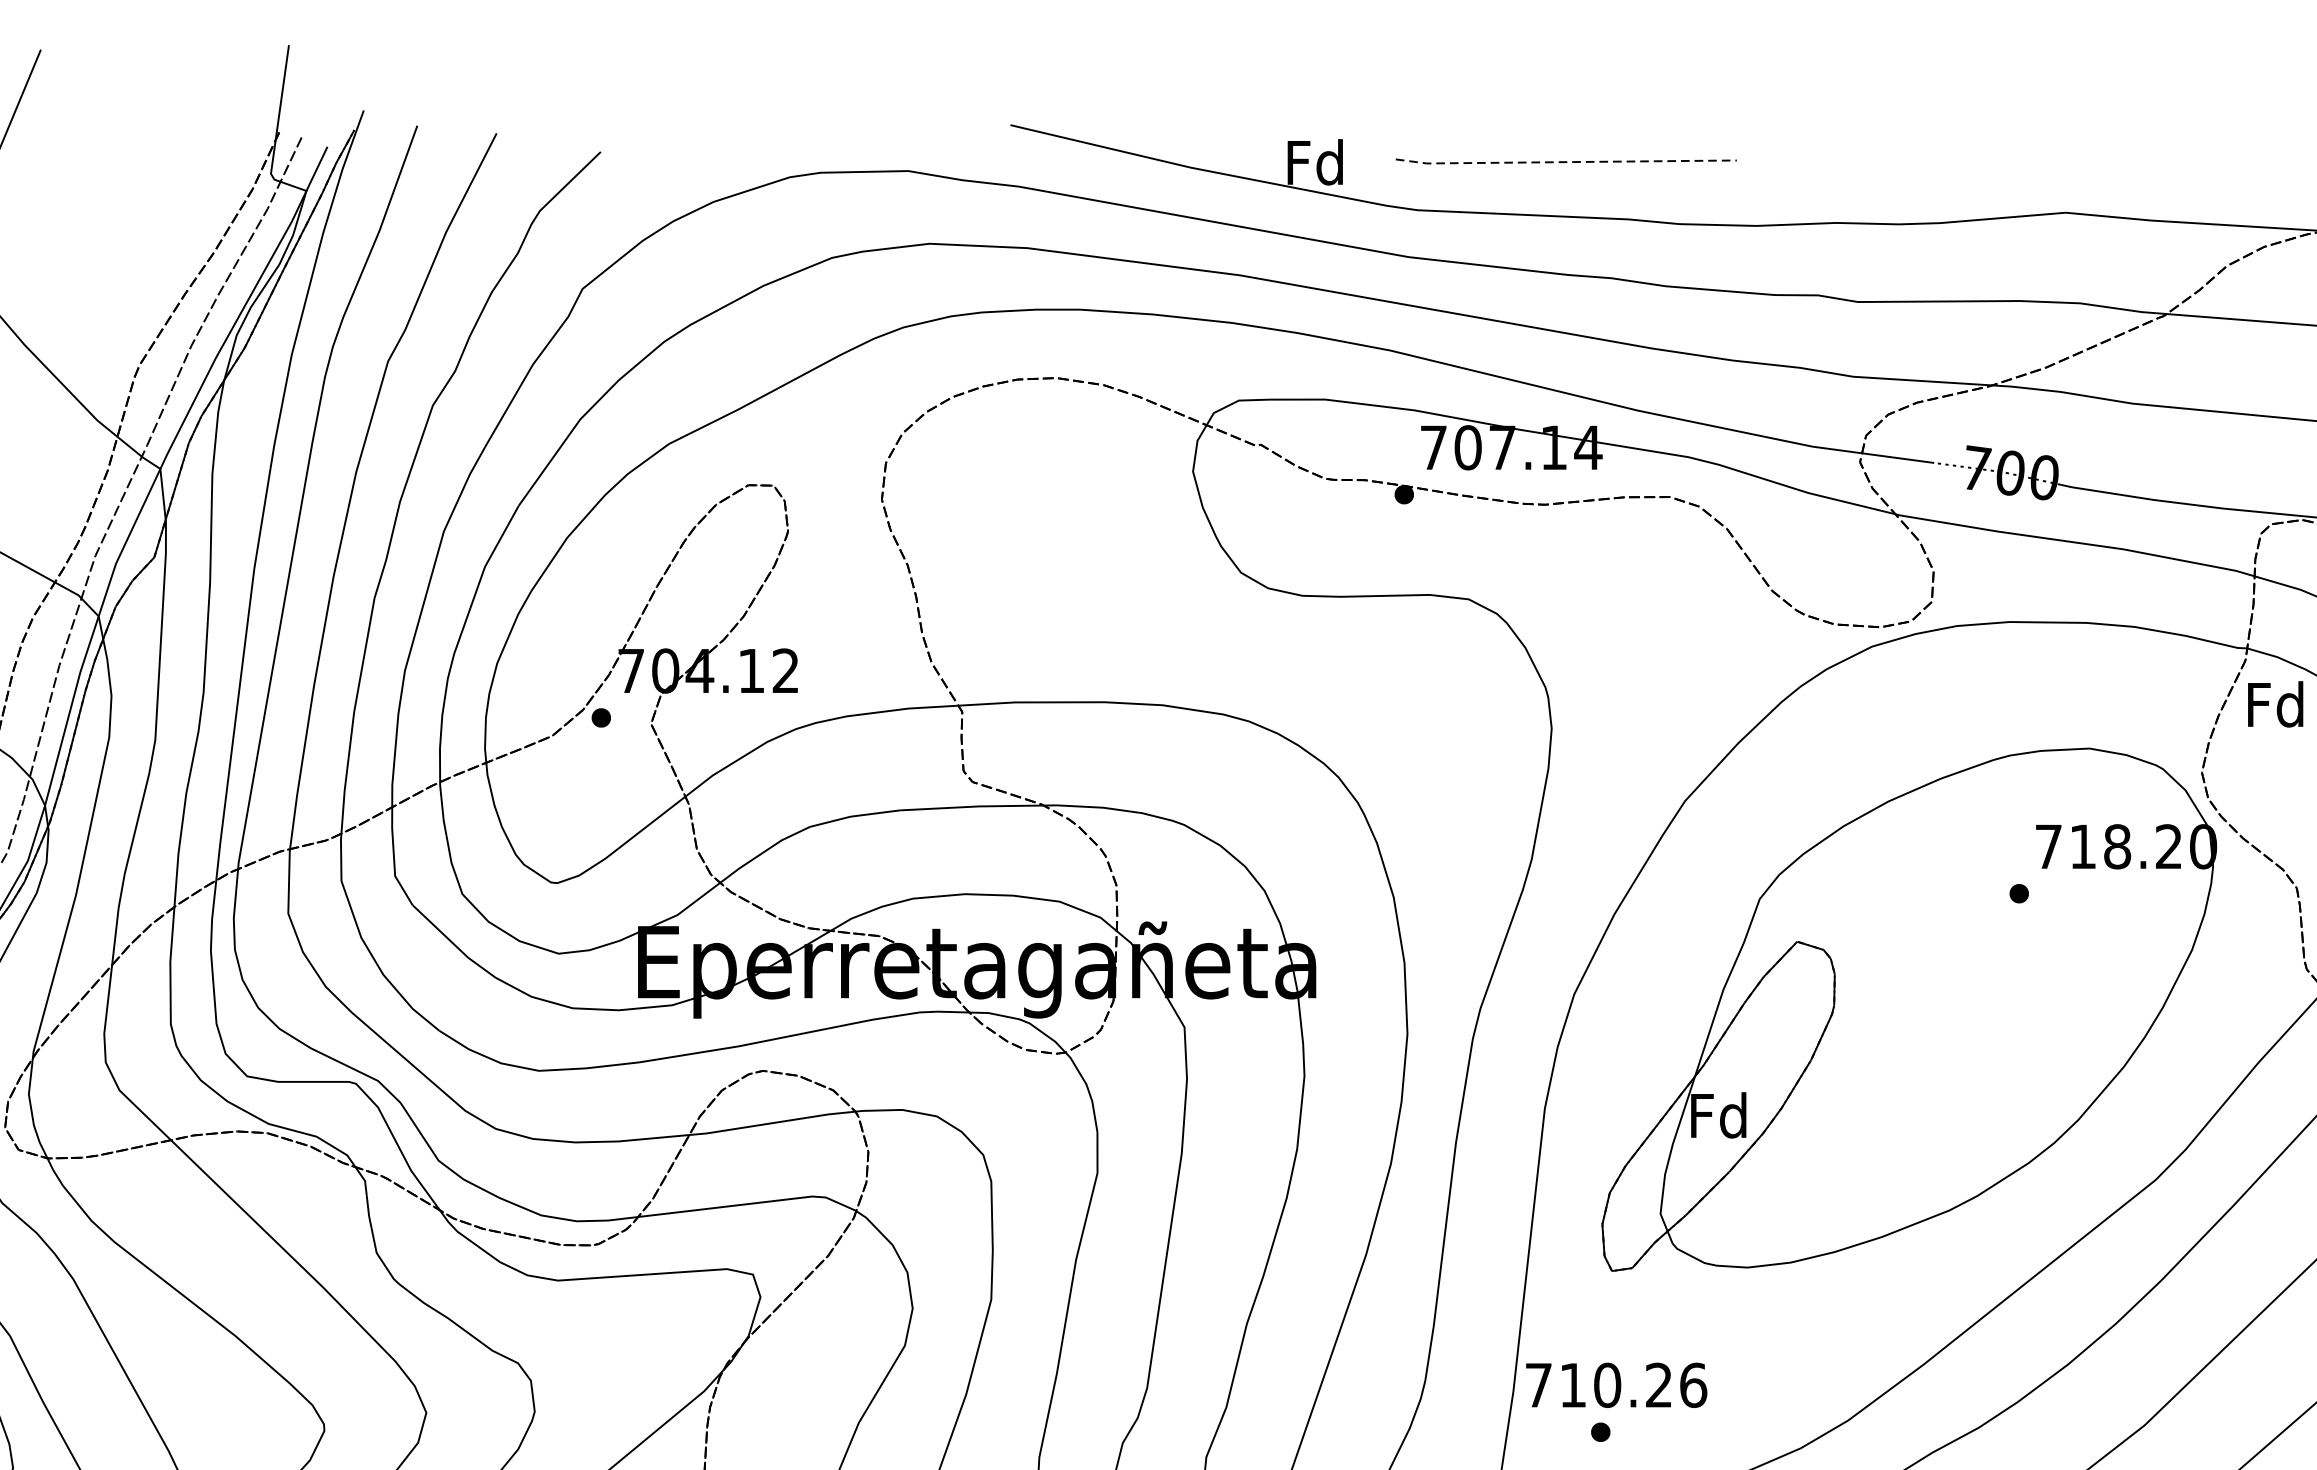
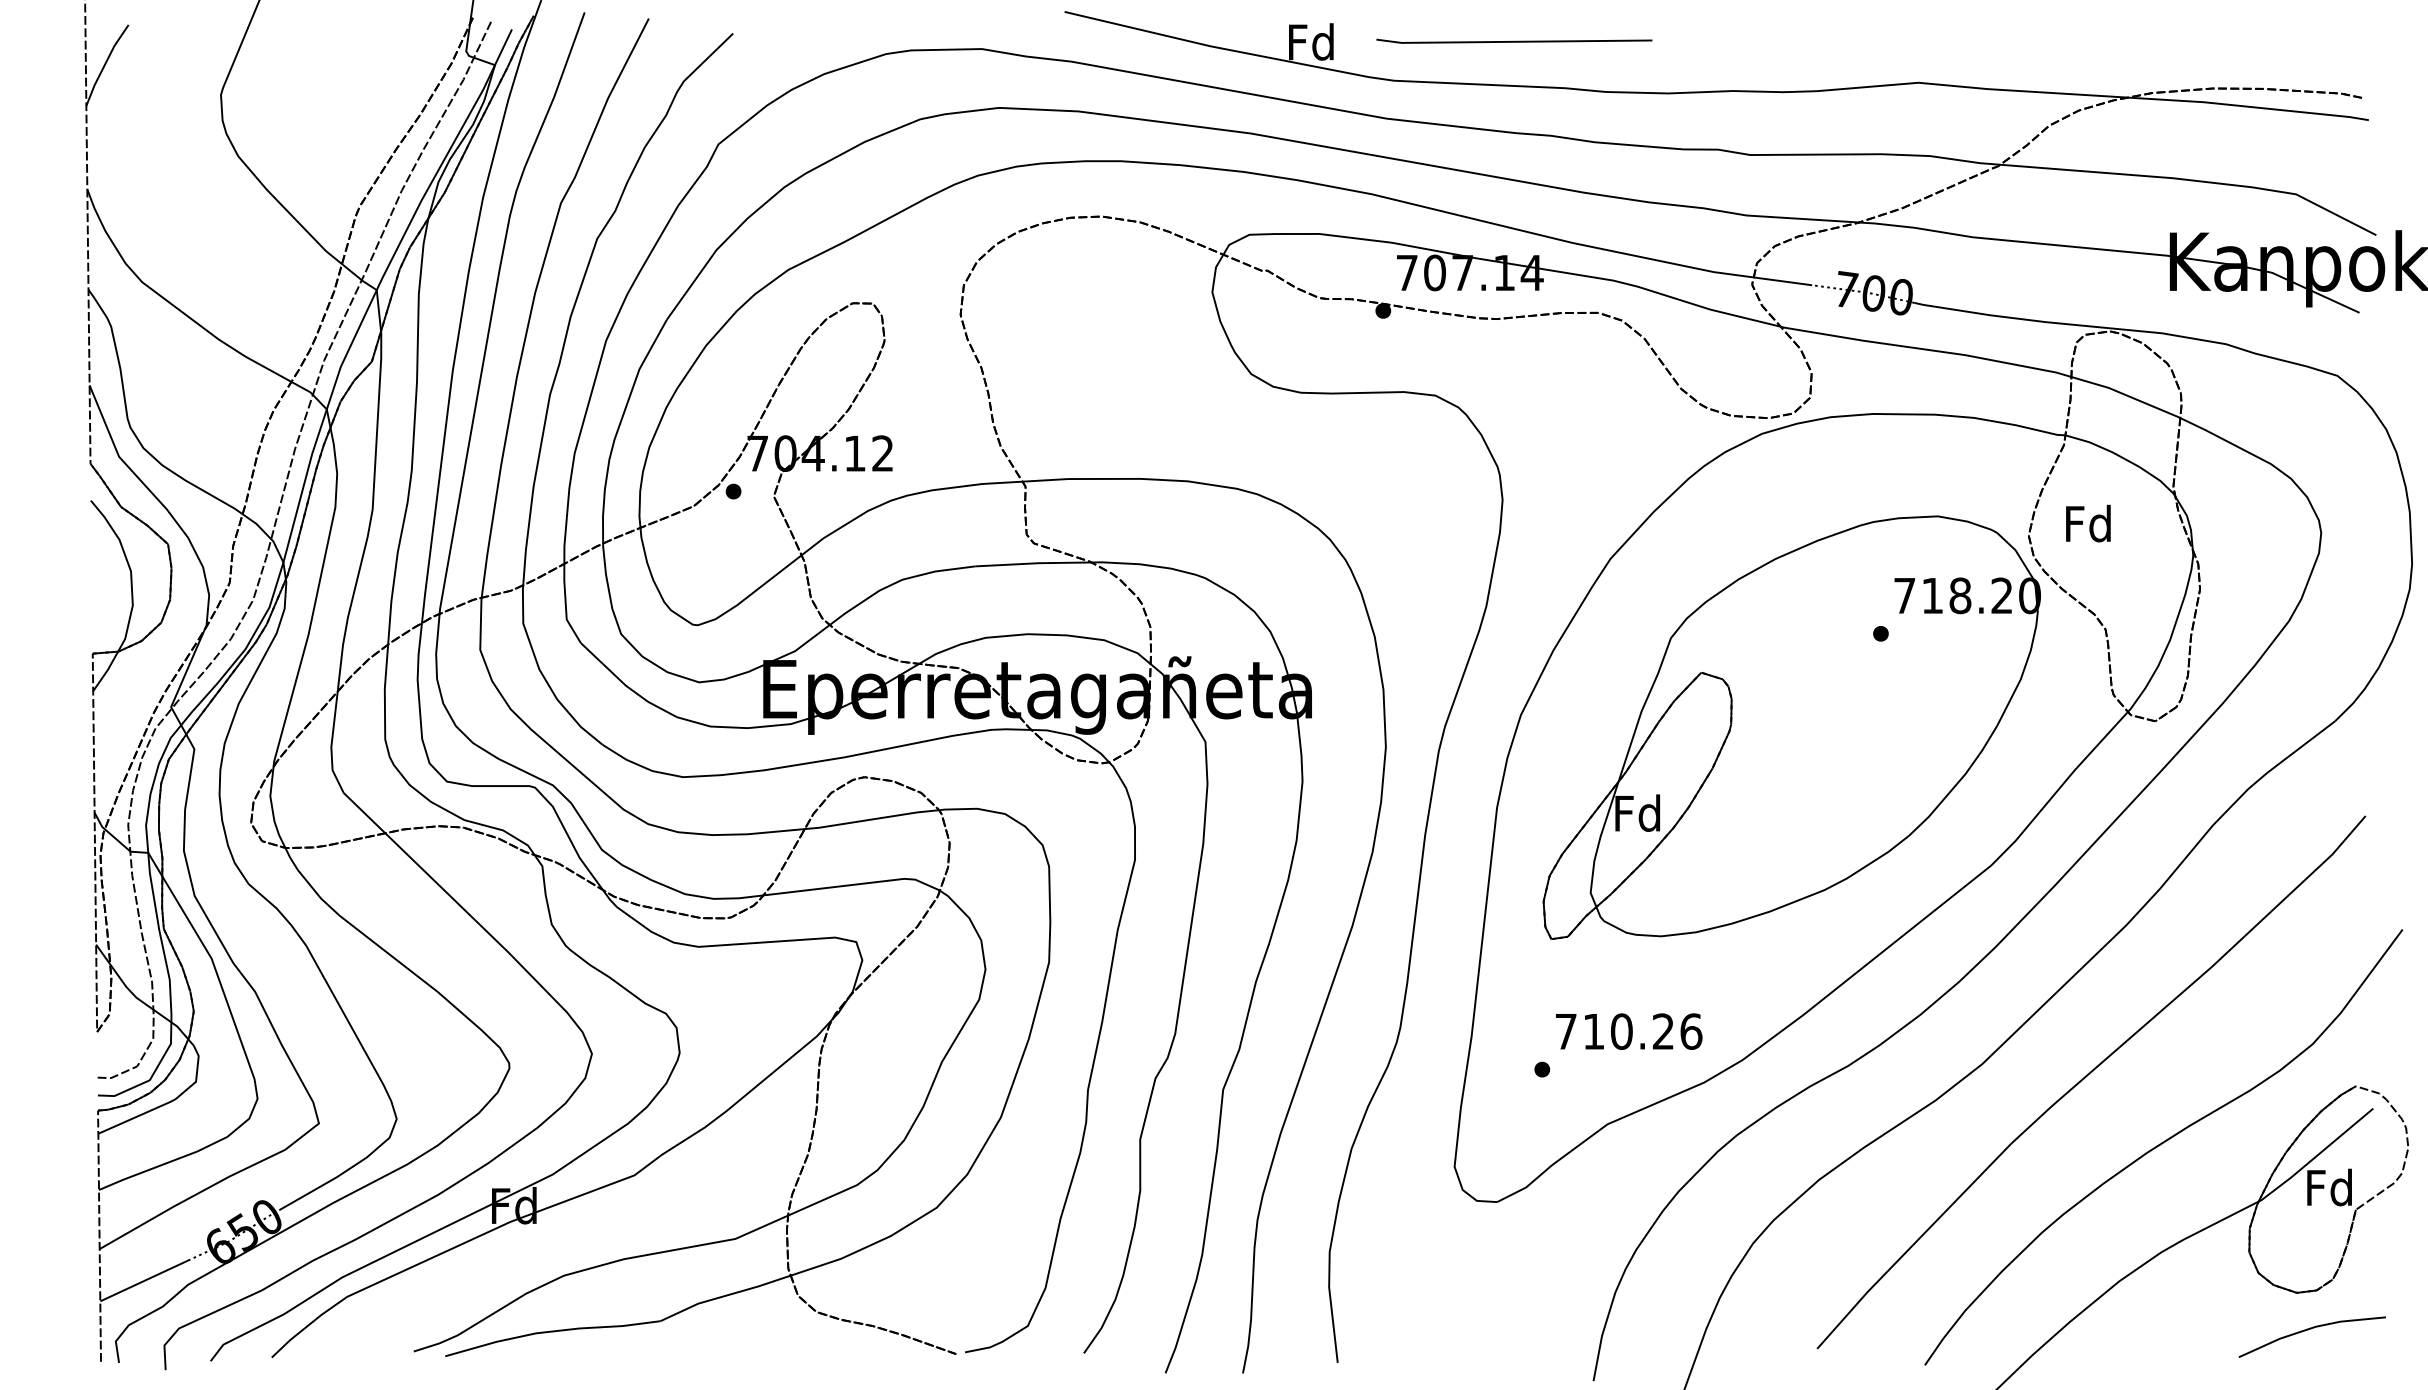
line: (1565, 161) -> (1513, 41), dashed -> solid
text: (2275, 704) -> (2088, 523), moved
text: (1617, 1385) -> (1629, 1031), moved

